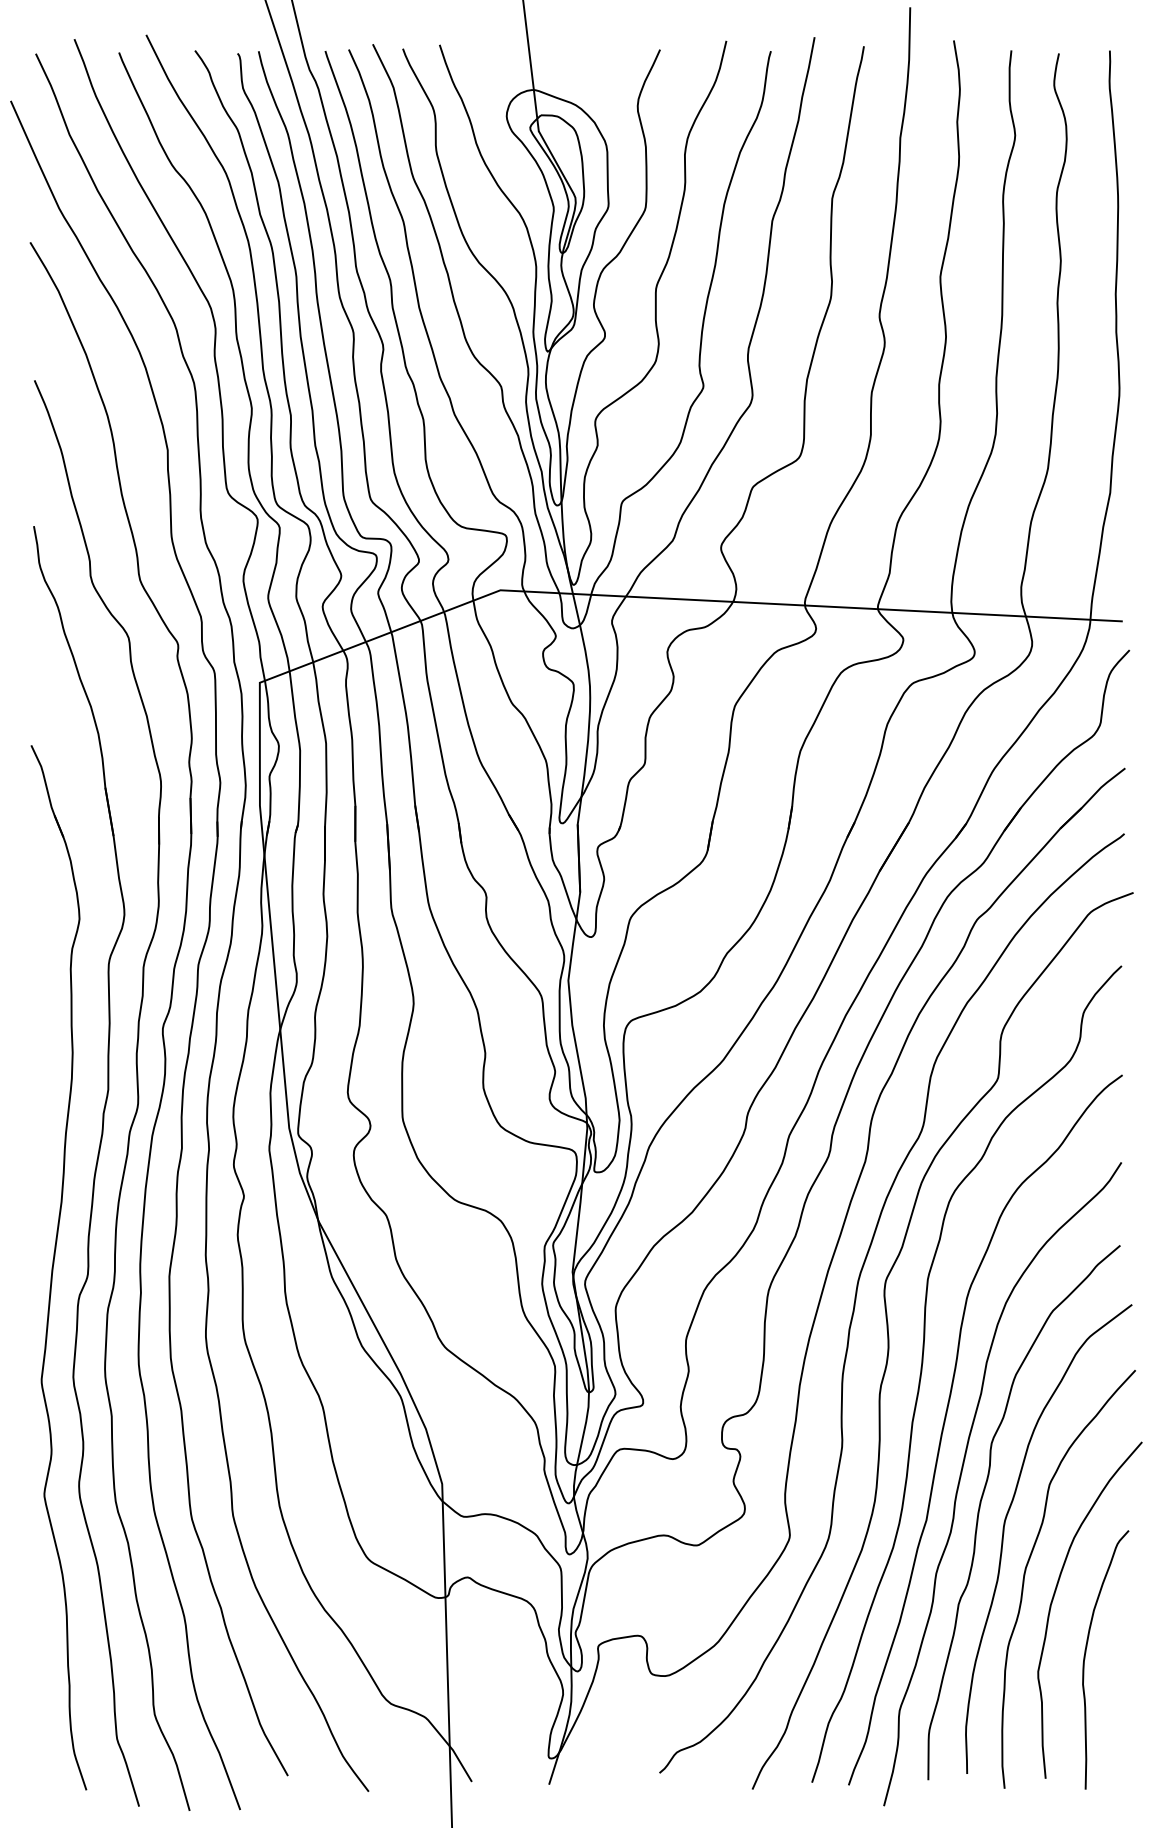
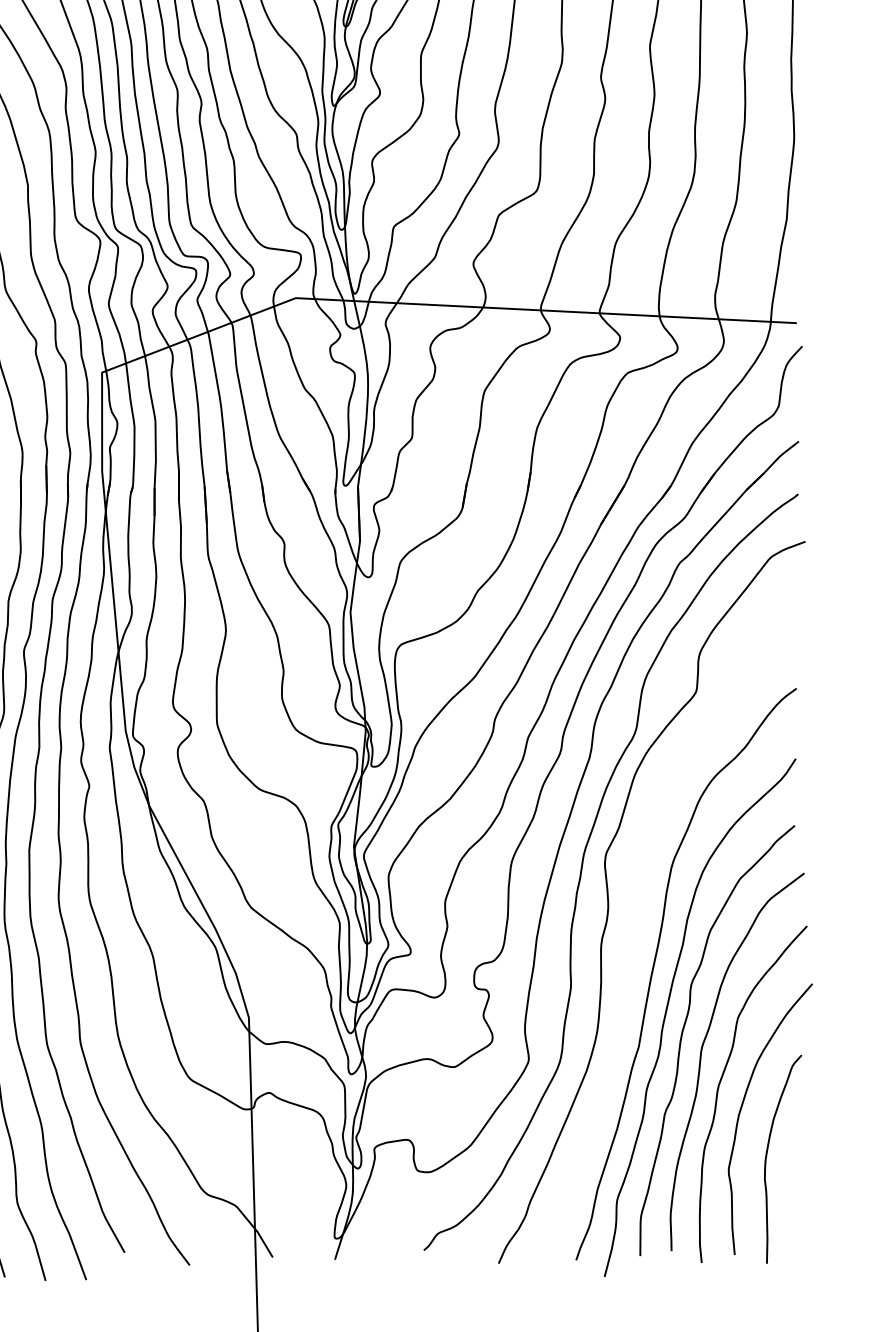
curve: (922, 1372) -> (635, 927), removed

